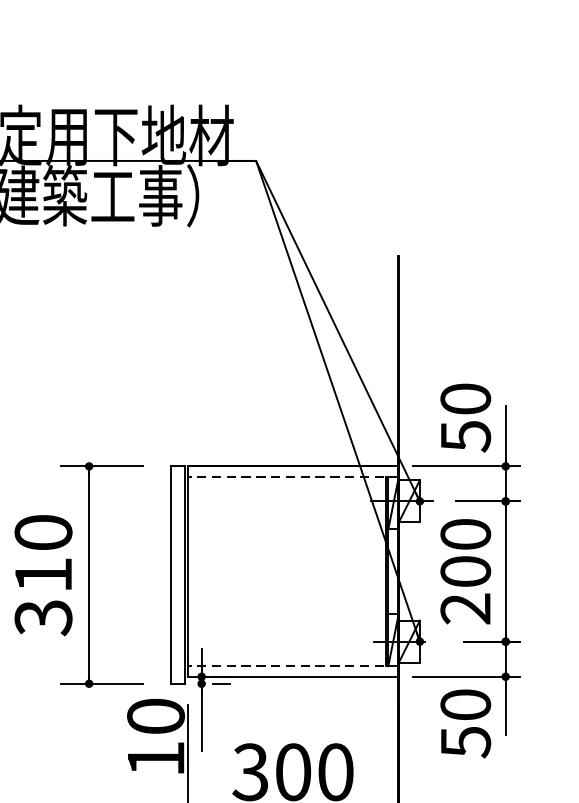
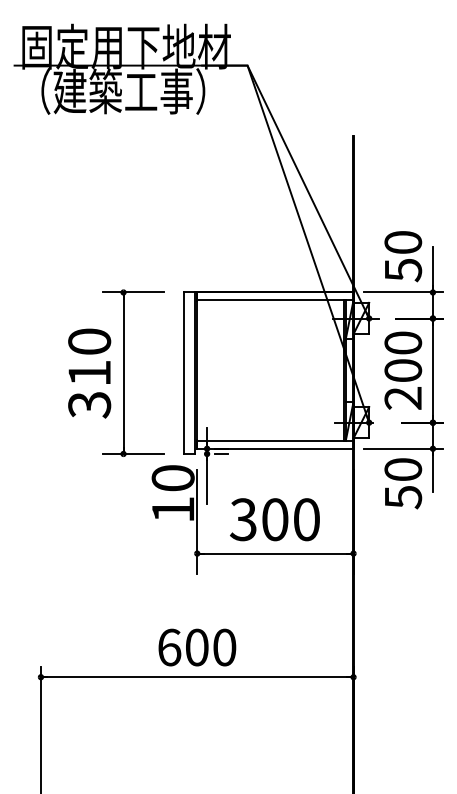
line: (292, 477) -> (274, 300), dashed -> solid
line: (292, 665) -> (274, 440), dashed -> solid

